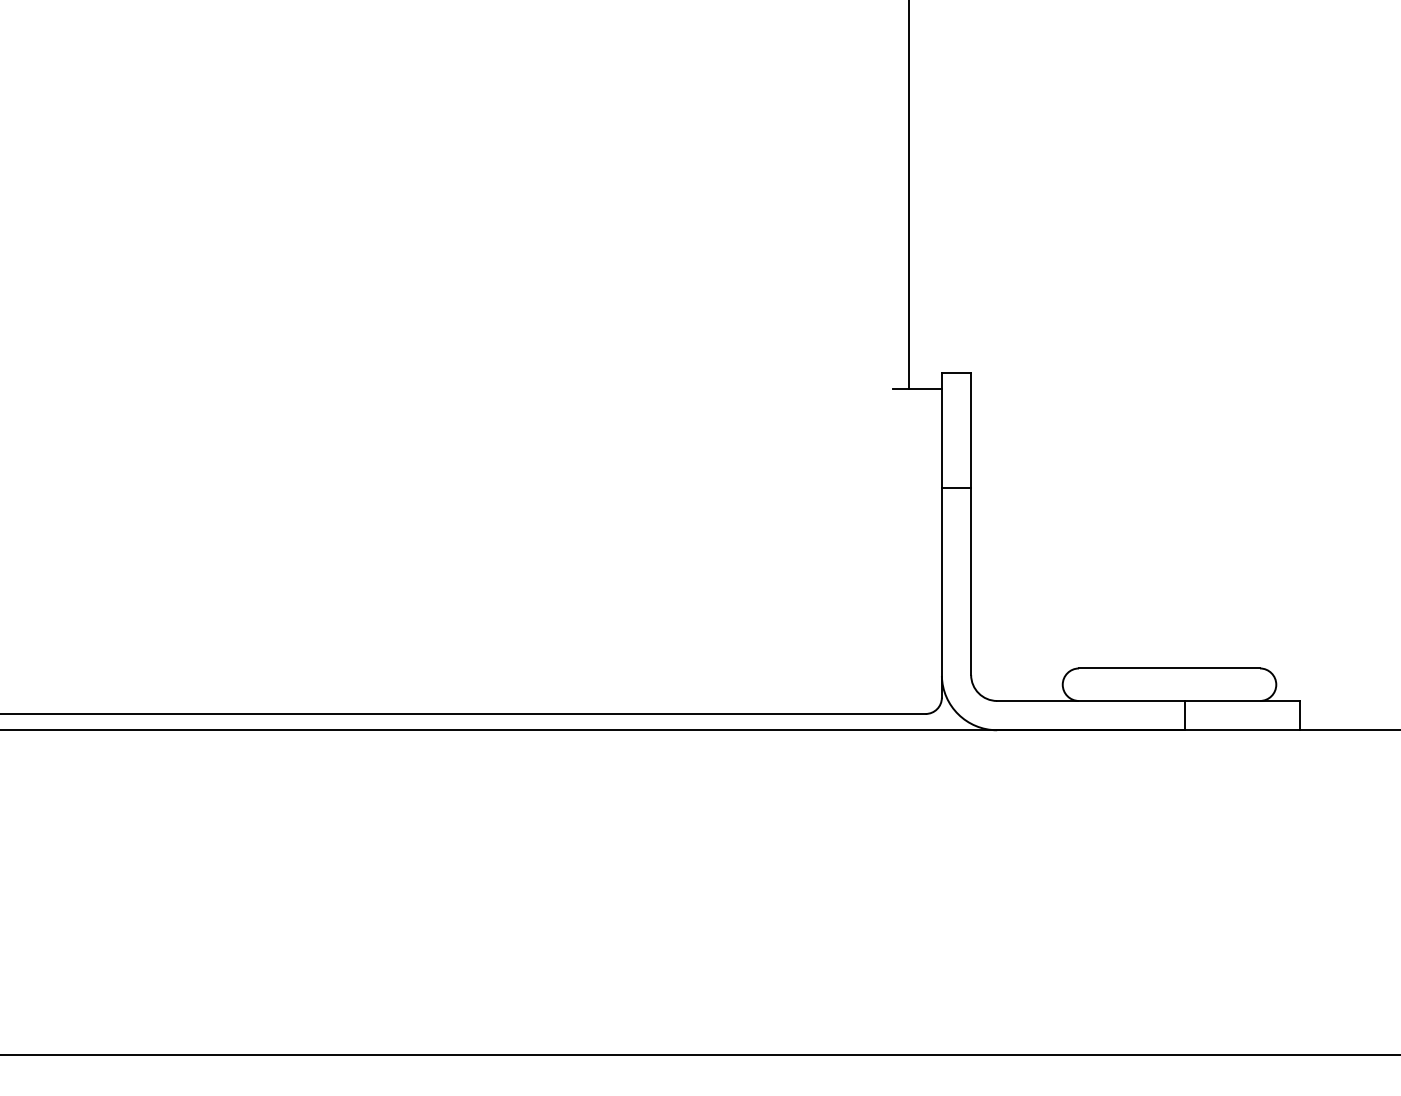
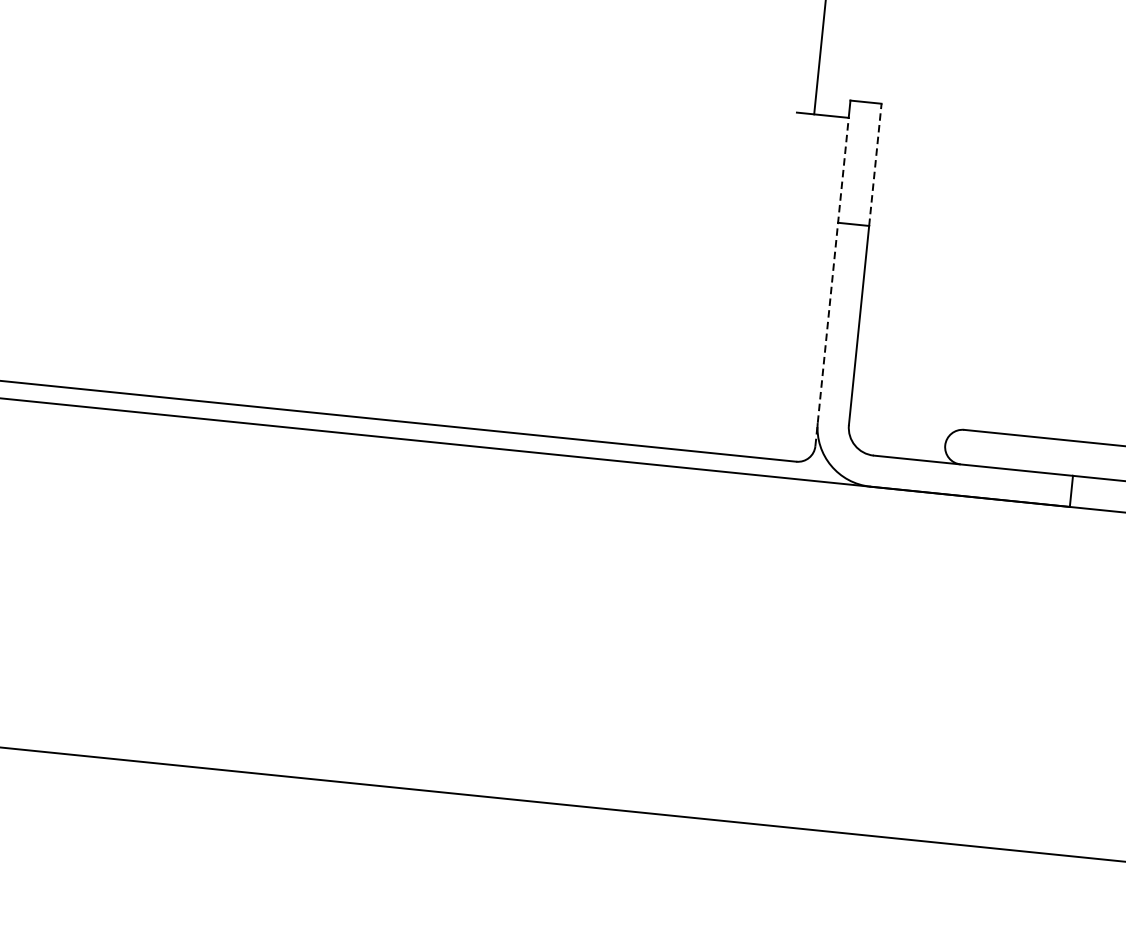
line: (971, 429) -> (875, 164), solid -> dashed
line: (941, 542) -> (831, 281), solid -> dashed

